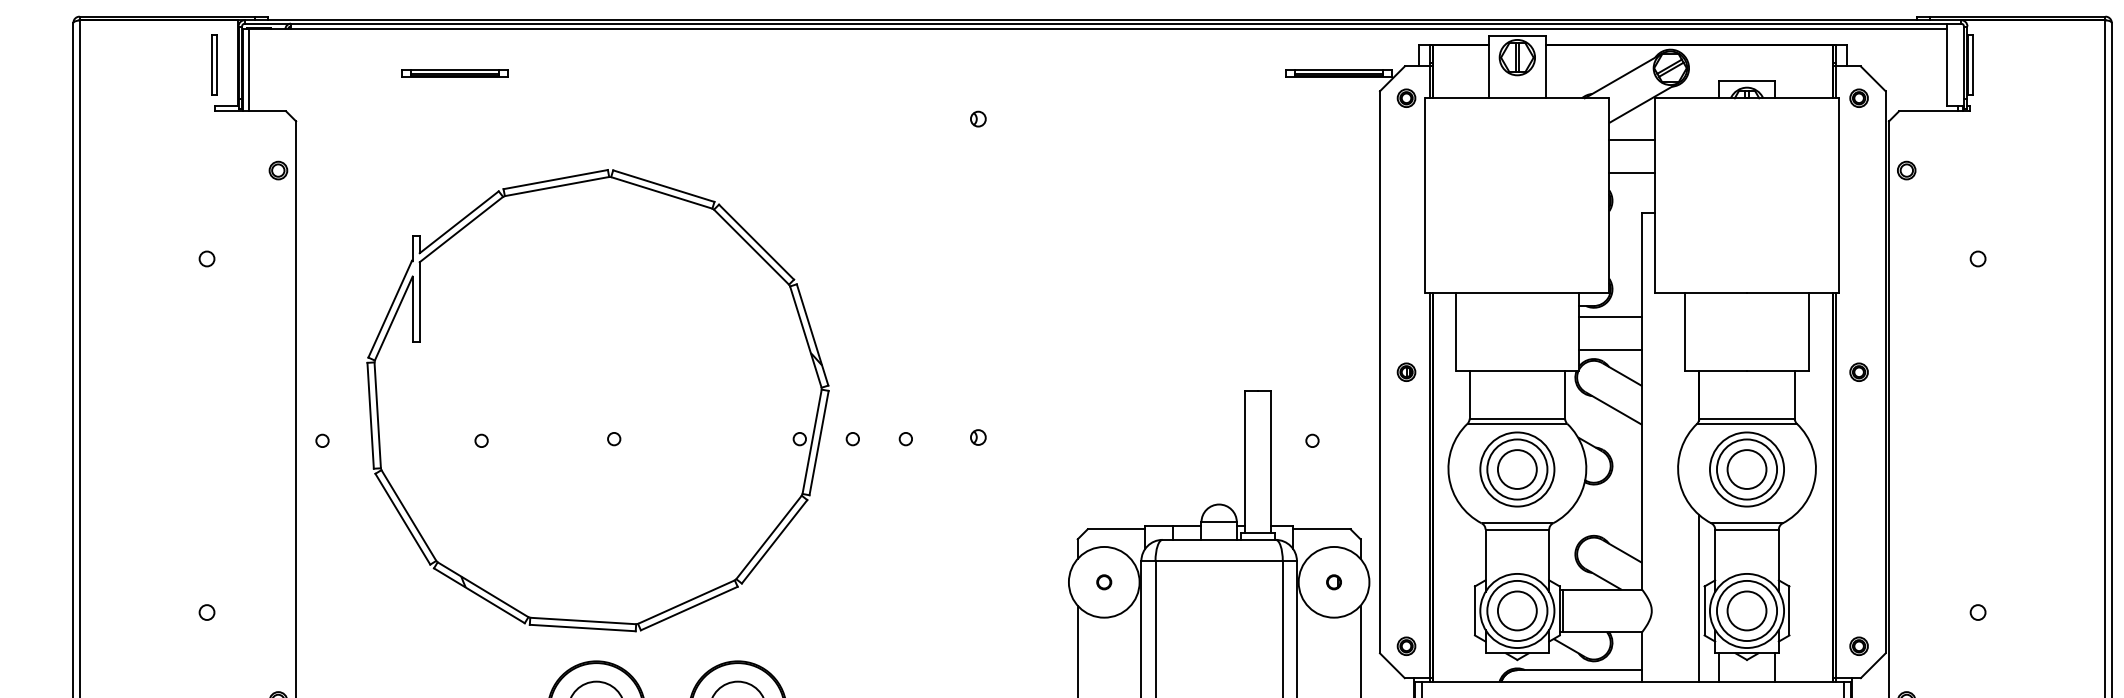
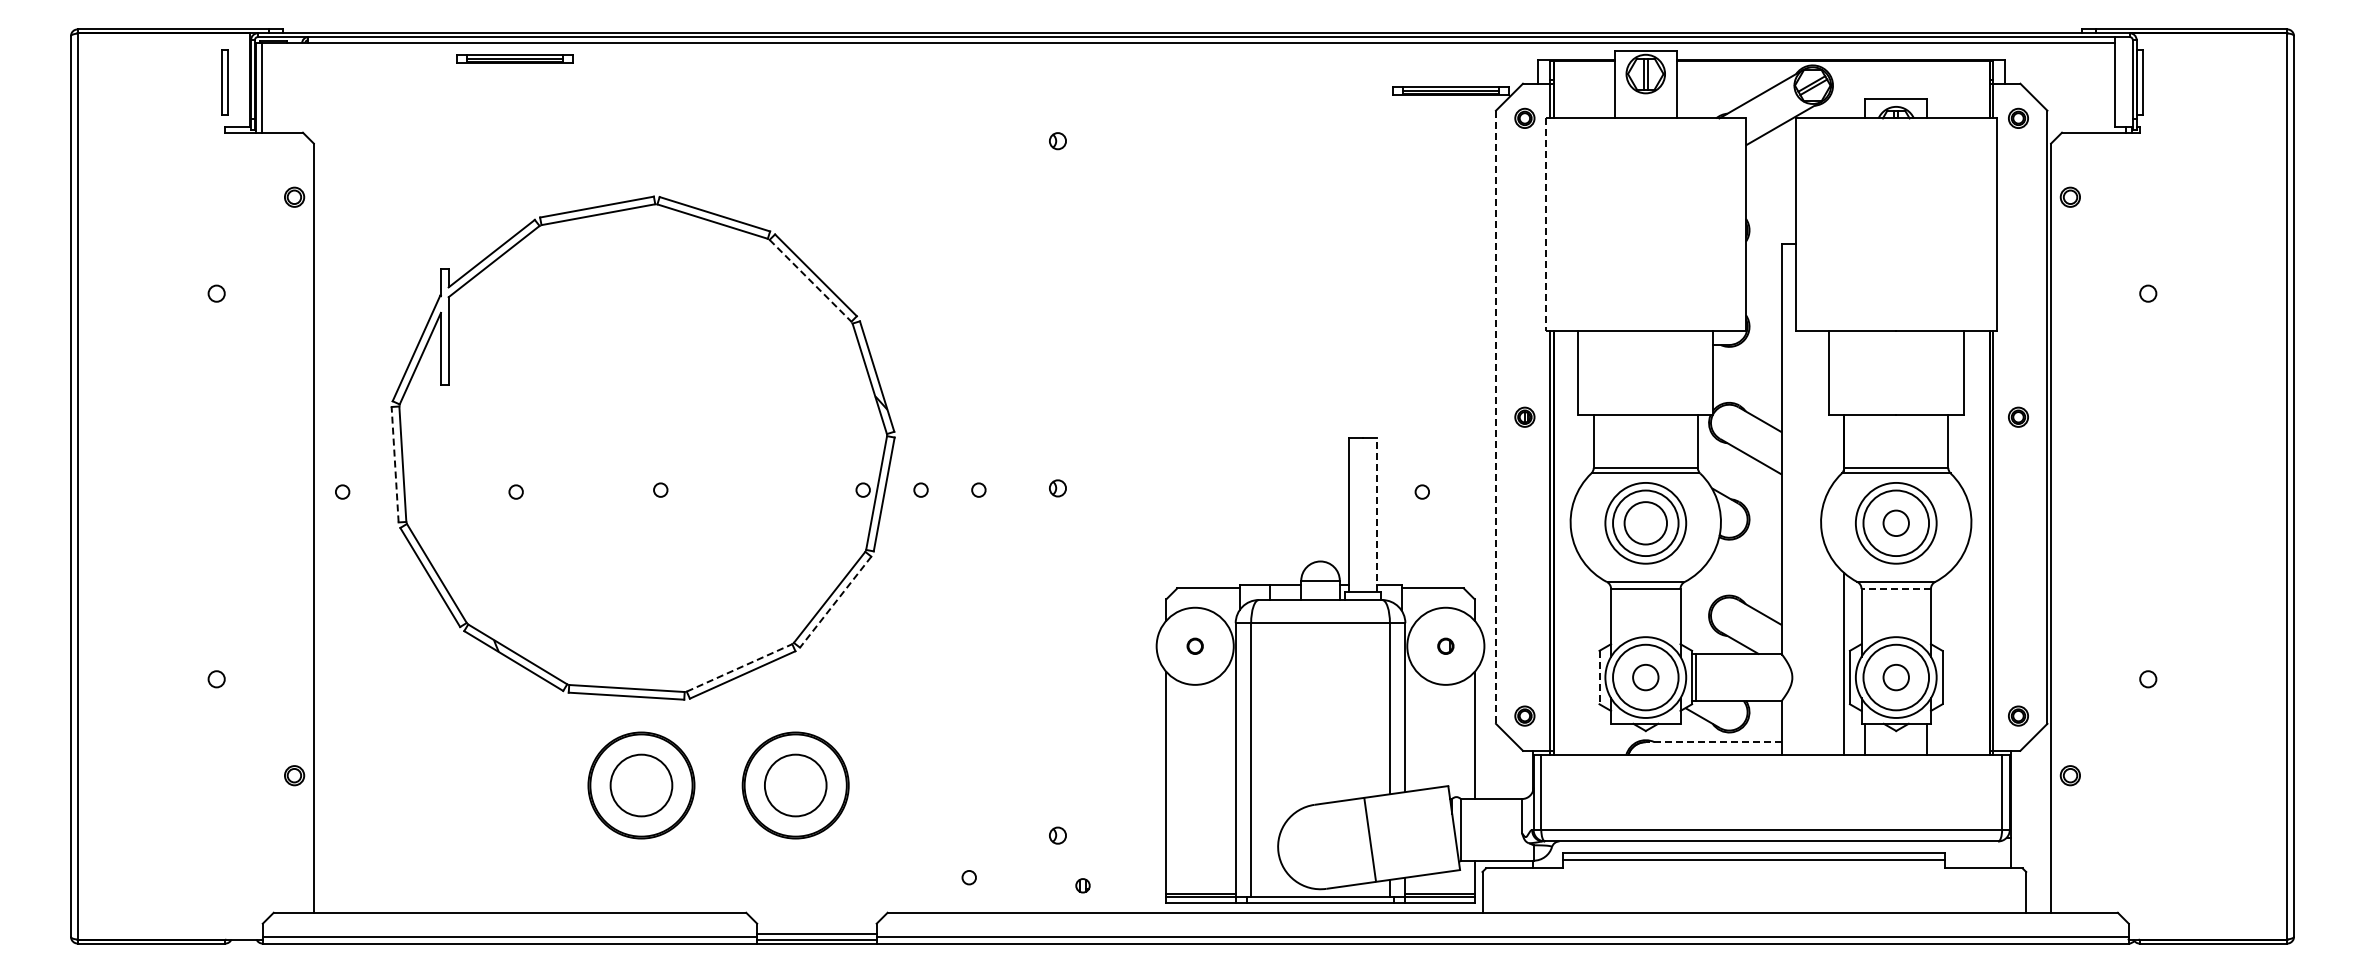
part: (454, 72) -> (514, 58), moved
line: (1631, 139) -> (1770, 163), removed
line: (1631, 173) -> (1770, 200), removed
line: (1425, 195) -> (1545, 224), solid -> dashed
line: (751, 246) -> (810, 280), solid -> dashed
line: (1610, 316) -> (1747, 356), removed
line: (1610, 350) -> (1747, 393), removed
line: (1379, 372) -> (1495, 417), solid -> dashed
line: (370, 415) -> (395, 464), solid -> dashed
line: (1271, 461) -> (1377, 514), solid -> dashed
circle: (1747, 469) -> (1896, 523), size x0.6
line: (1747, 529) -> (1896, 588), solid -> dashed
line: (774, 542) -> (835, 602), solid -> dashed
line: (686, 601) -> (739, 667), solid -> dashed
line: (1474, 610) -> (1599, 677), solid -> dashed
circle: (1517, 610) -> (1645, 677), size x0.6
circle: (1747, 610) -> (1896, 677), size x0.6
line: (1579, 670) -> (1713, 742), solid -> dashed

